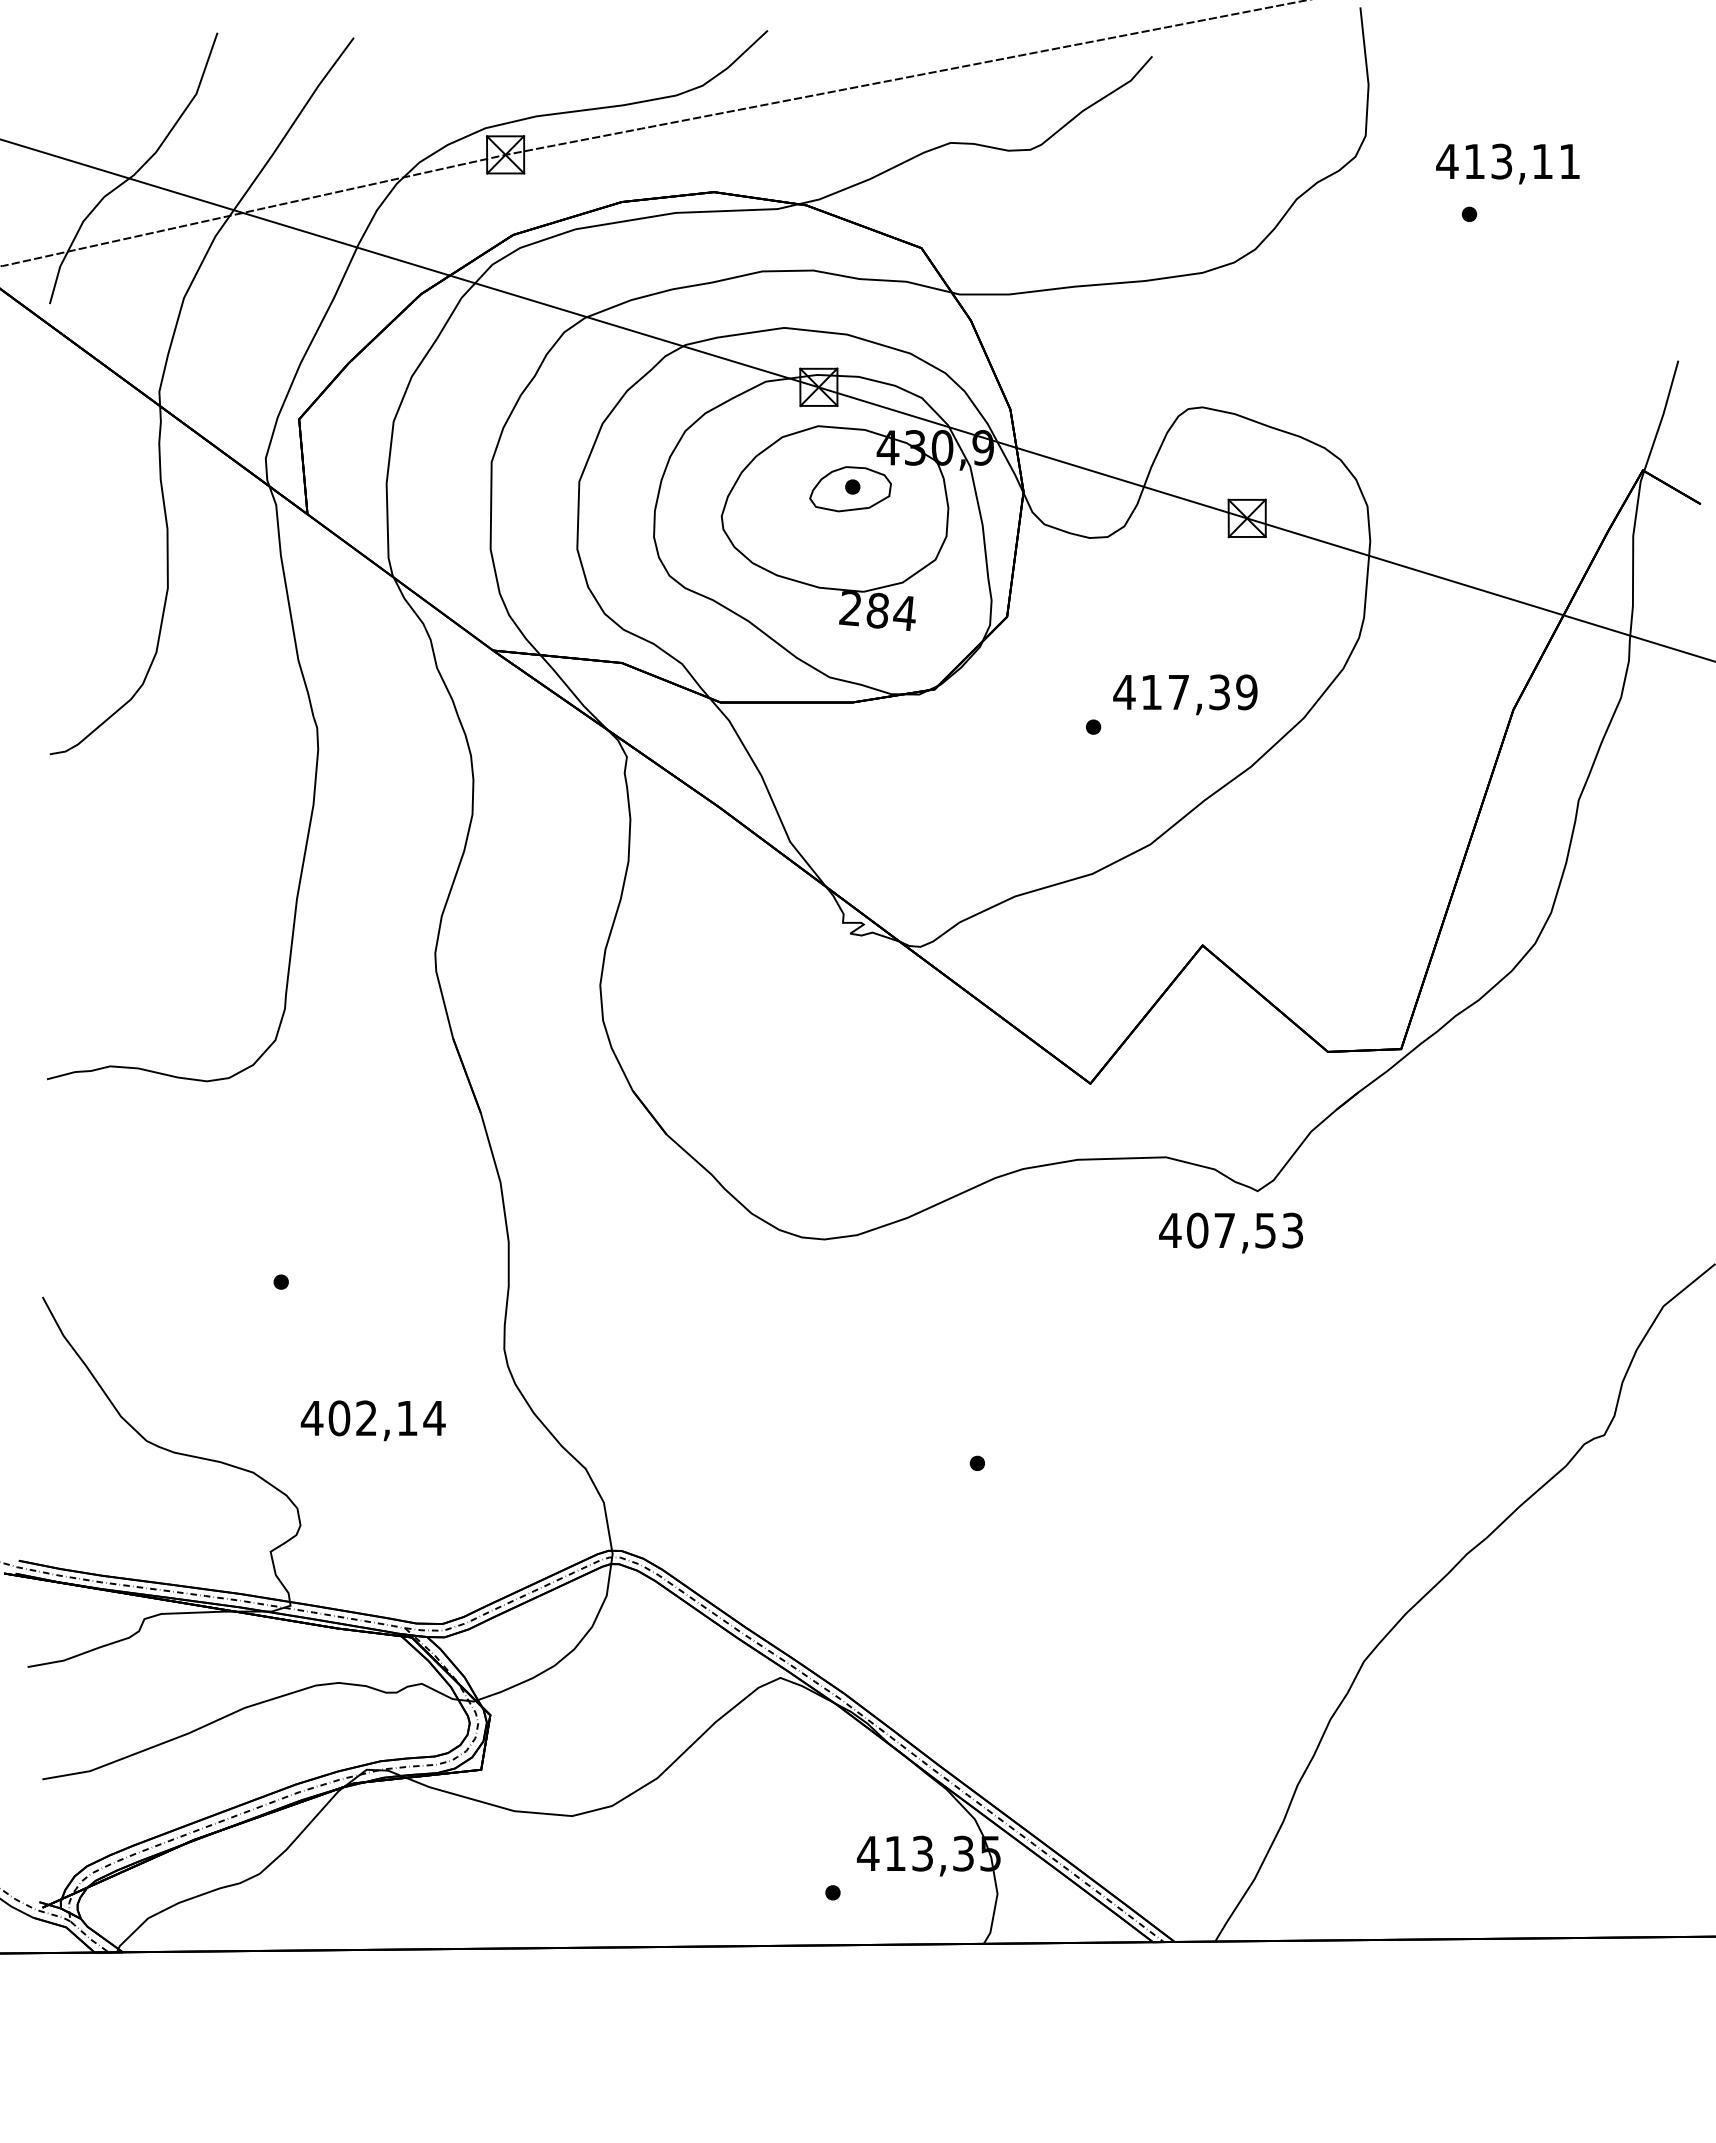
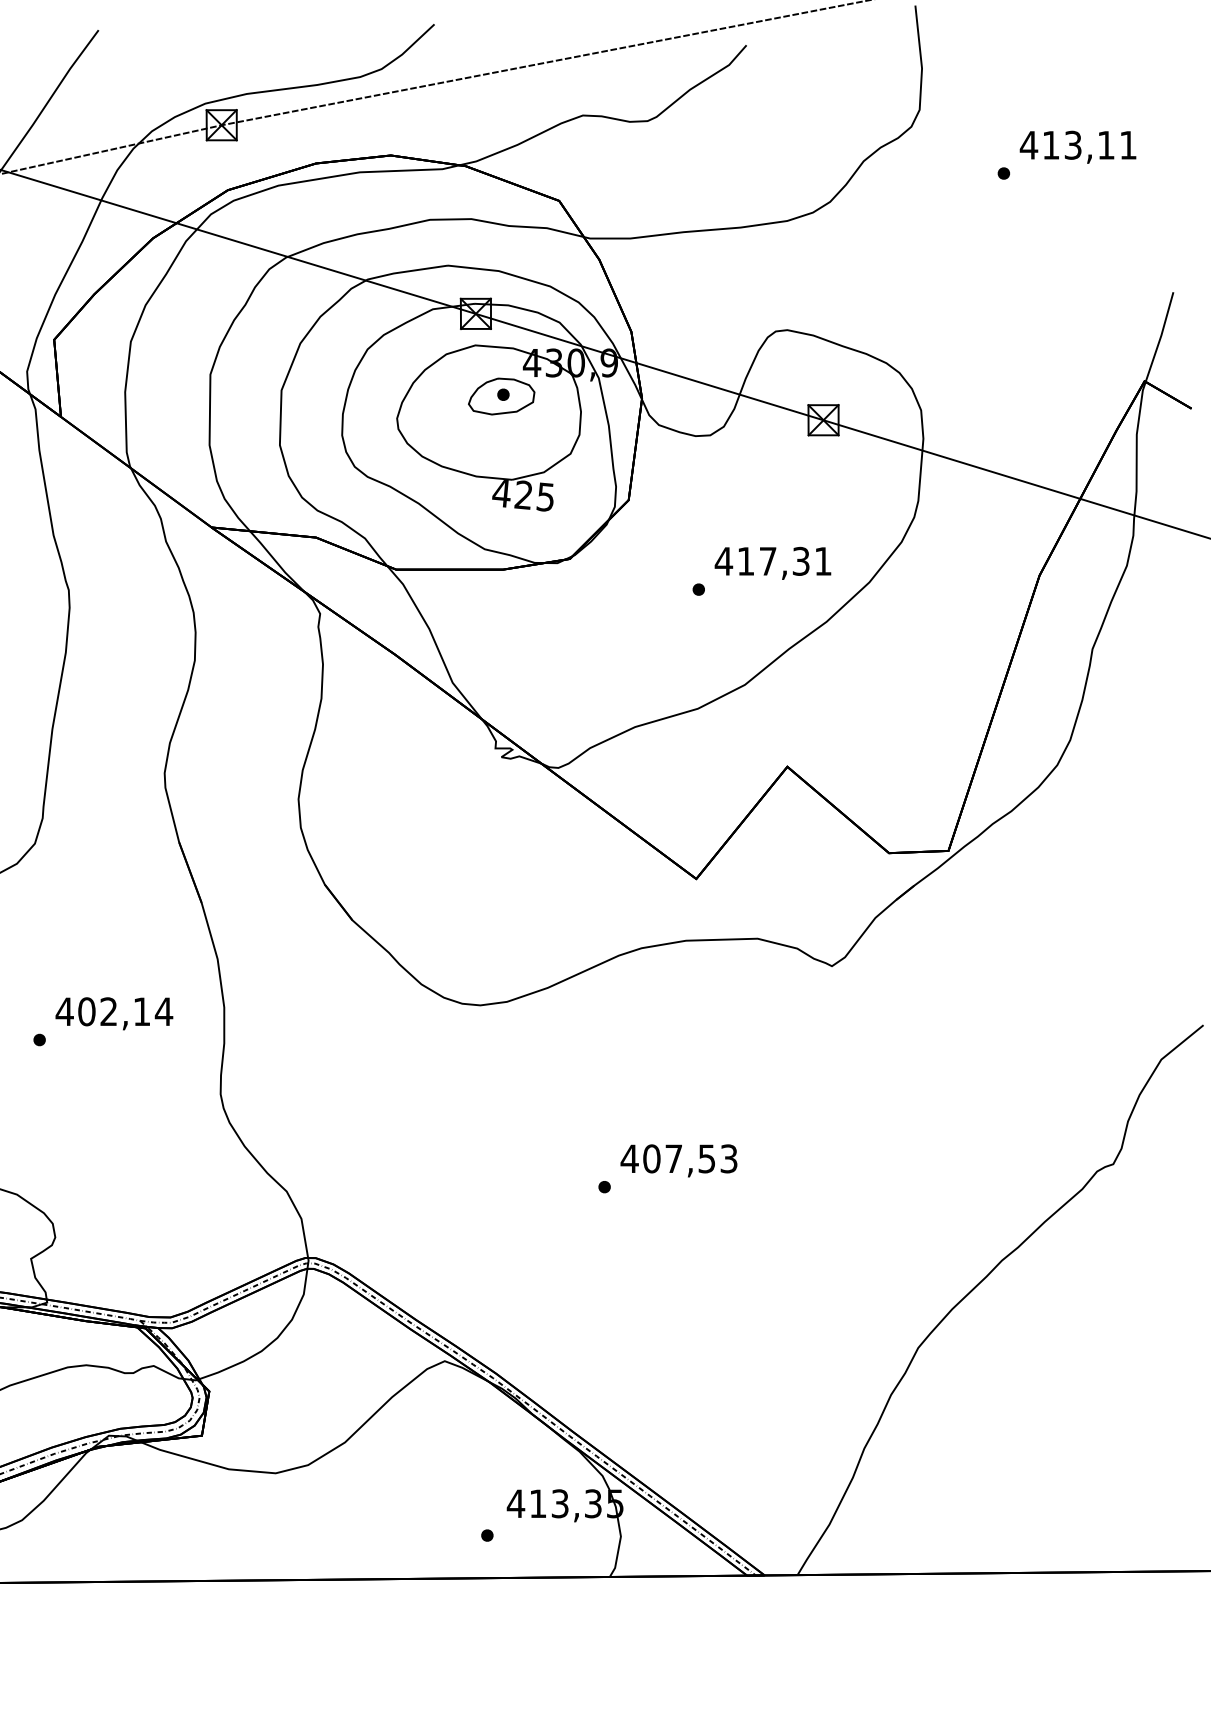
text: (1507, 163) -> (1077, 146), moved
text: (876, 610) -> (522, 494), 284 -> 425
text: (1246, 692) -> (822, 561), 417,39 -> 417,31
text: (1230, 1232) -> (678, 1160), moved
text: (372, 1420) -> (113, 1013), moved

